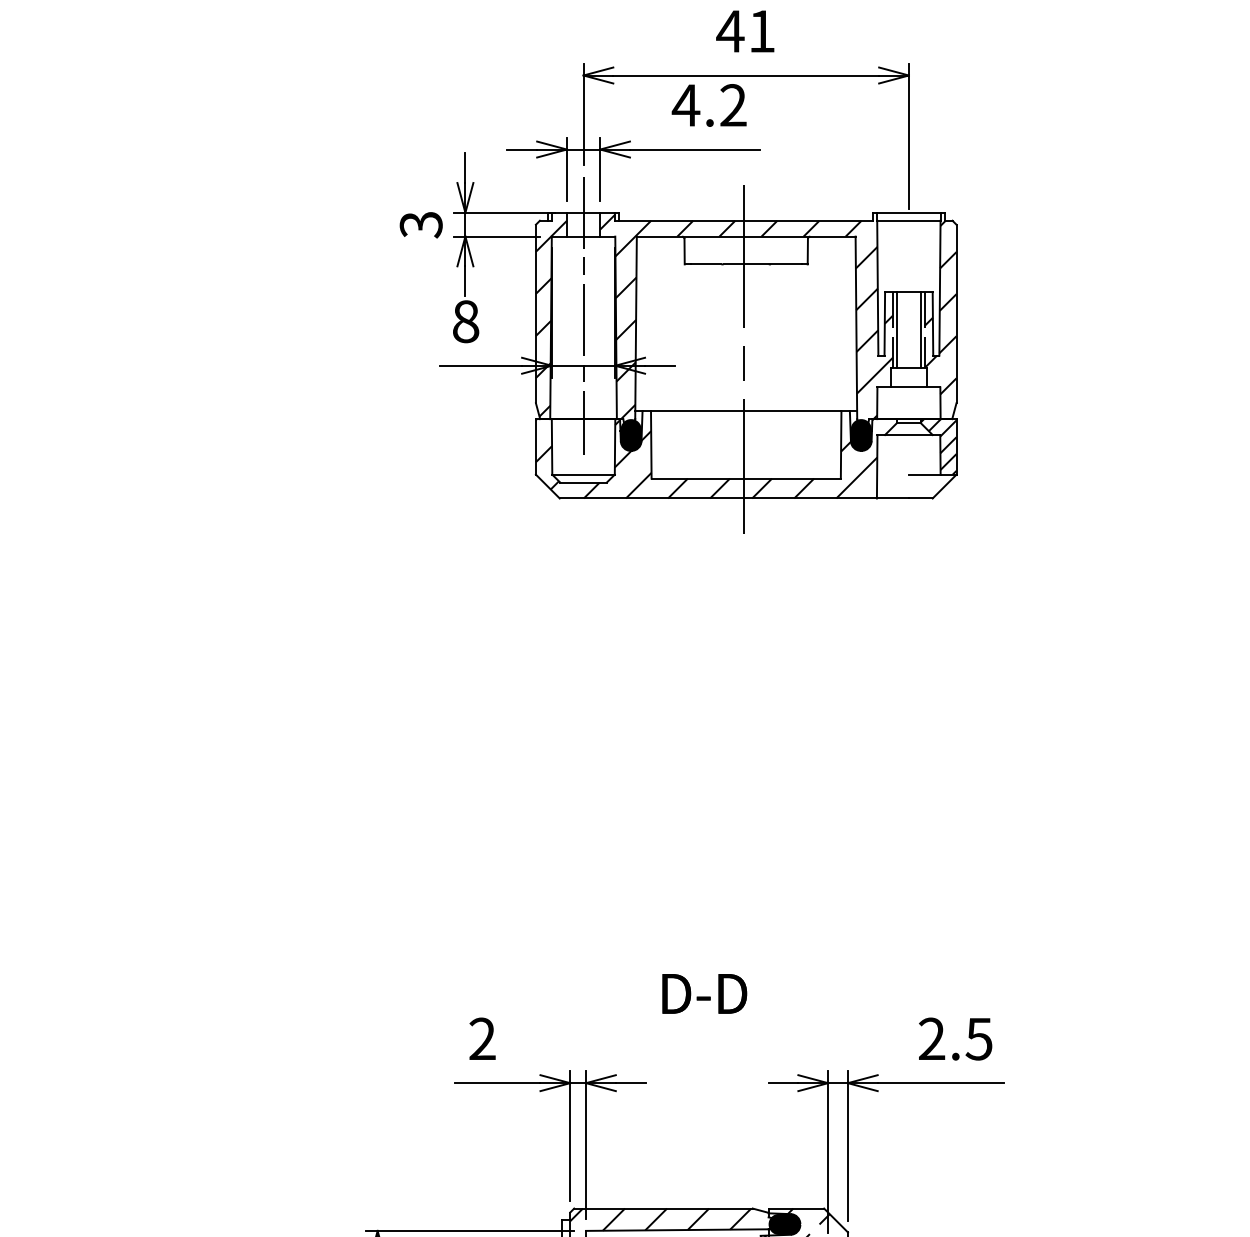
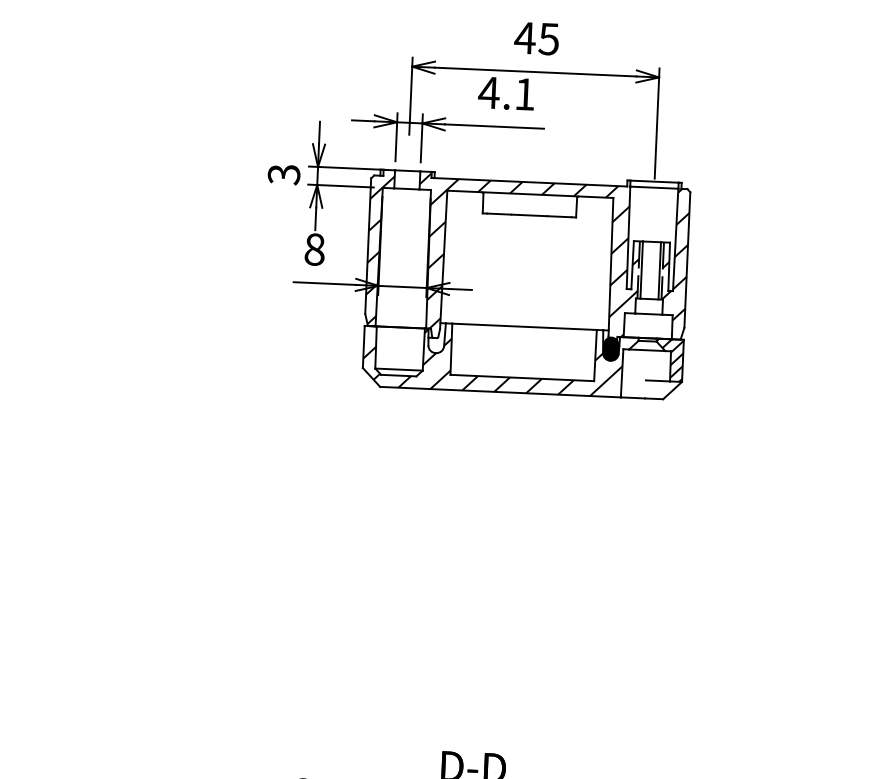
text: (761, 31) -> (548, 39), 41 -> 45
text: (733, 105) -> (525, 94), 4.2 -> 4.1
line: (583, 315) -> (404, 248), removed
line: (744, 359) -> (524, 287), removed
fill: (630, 434) -> (435, 340), removed

